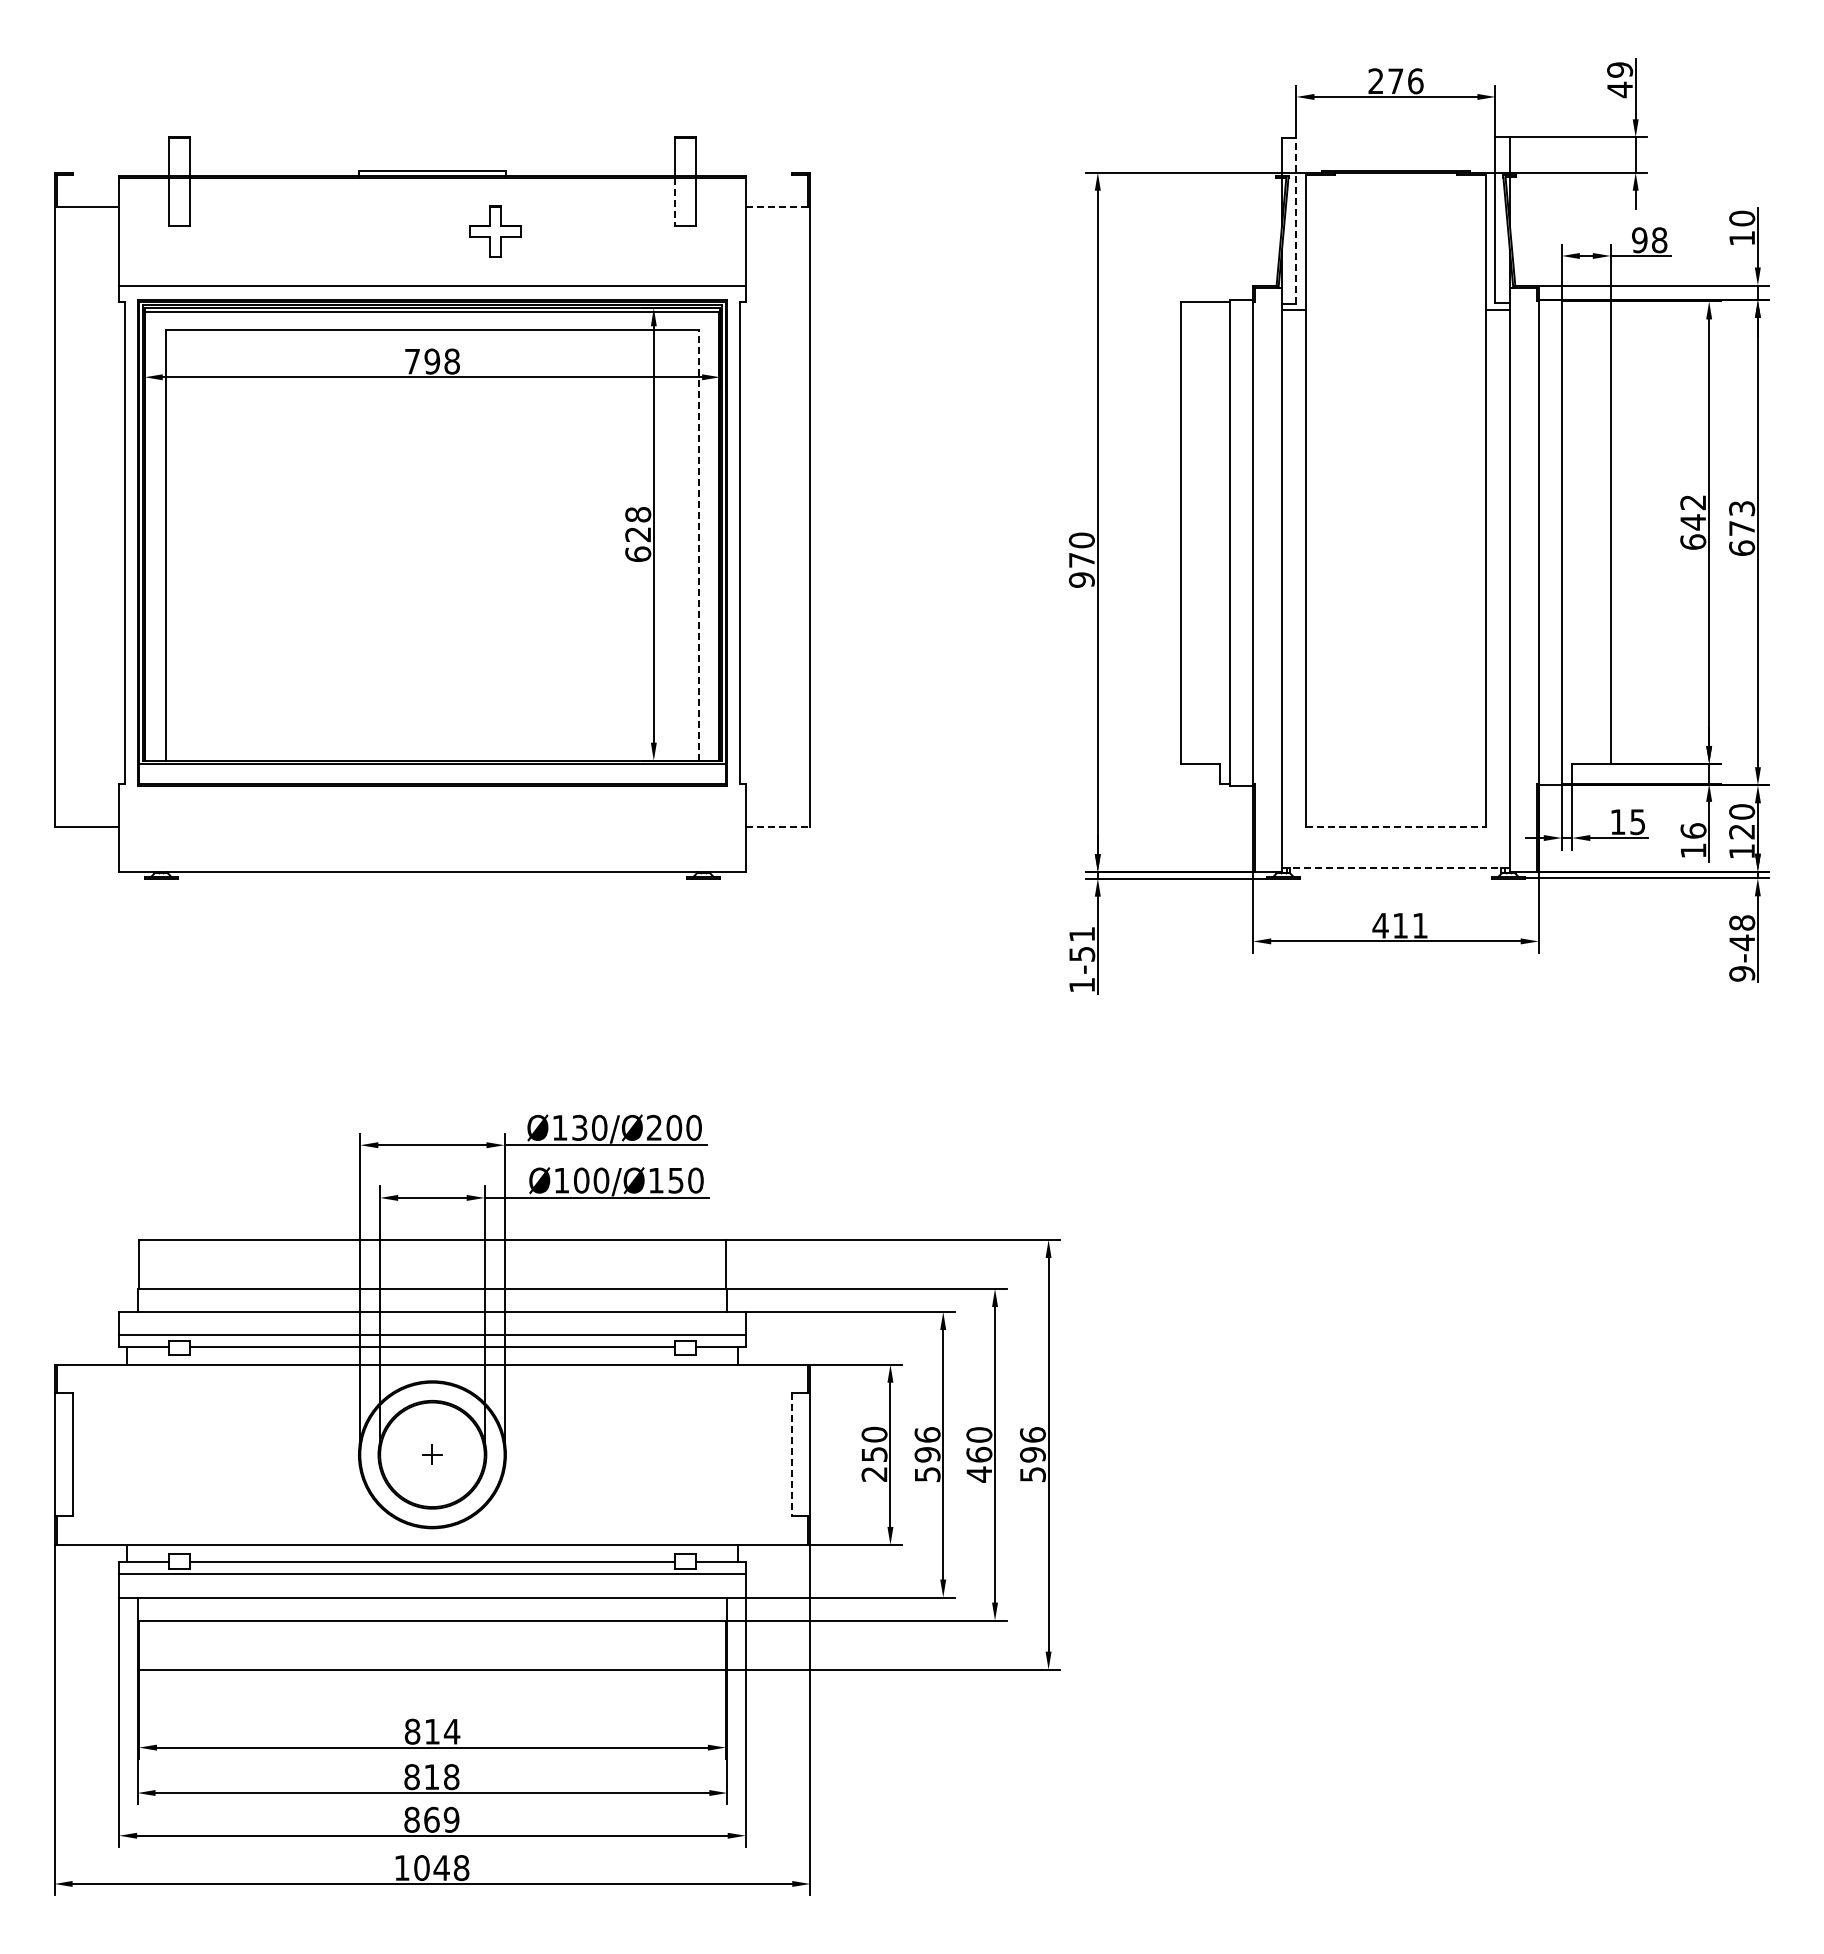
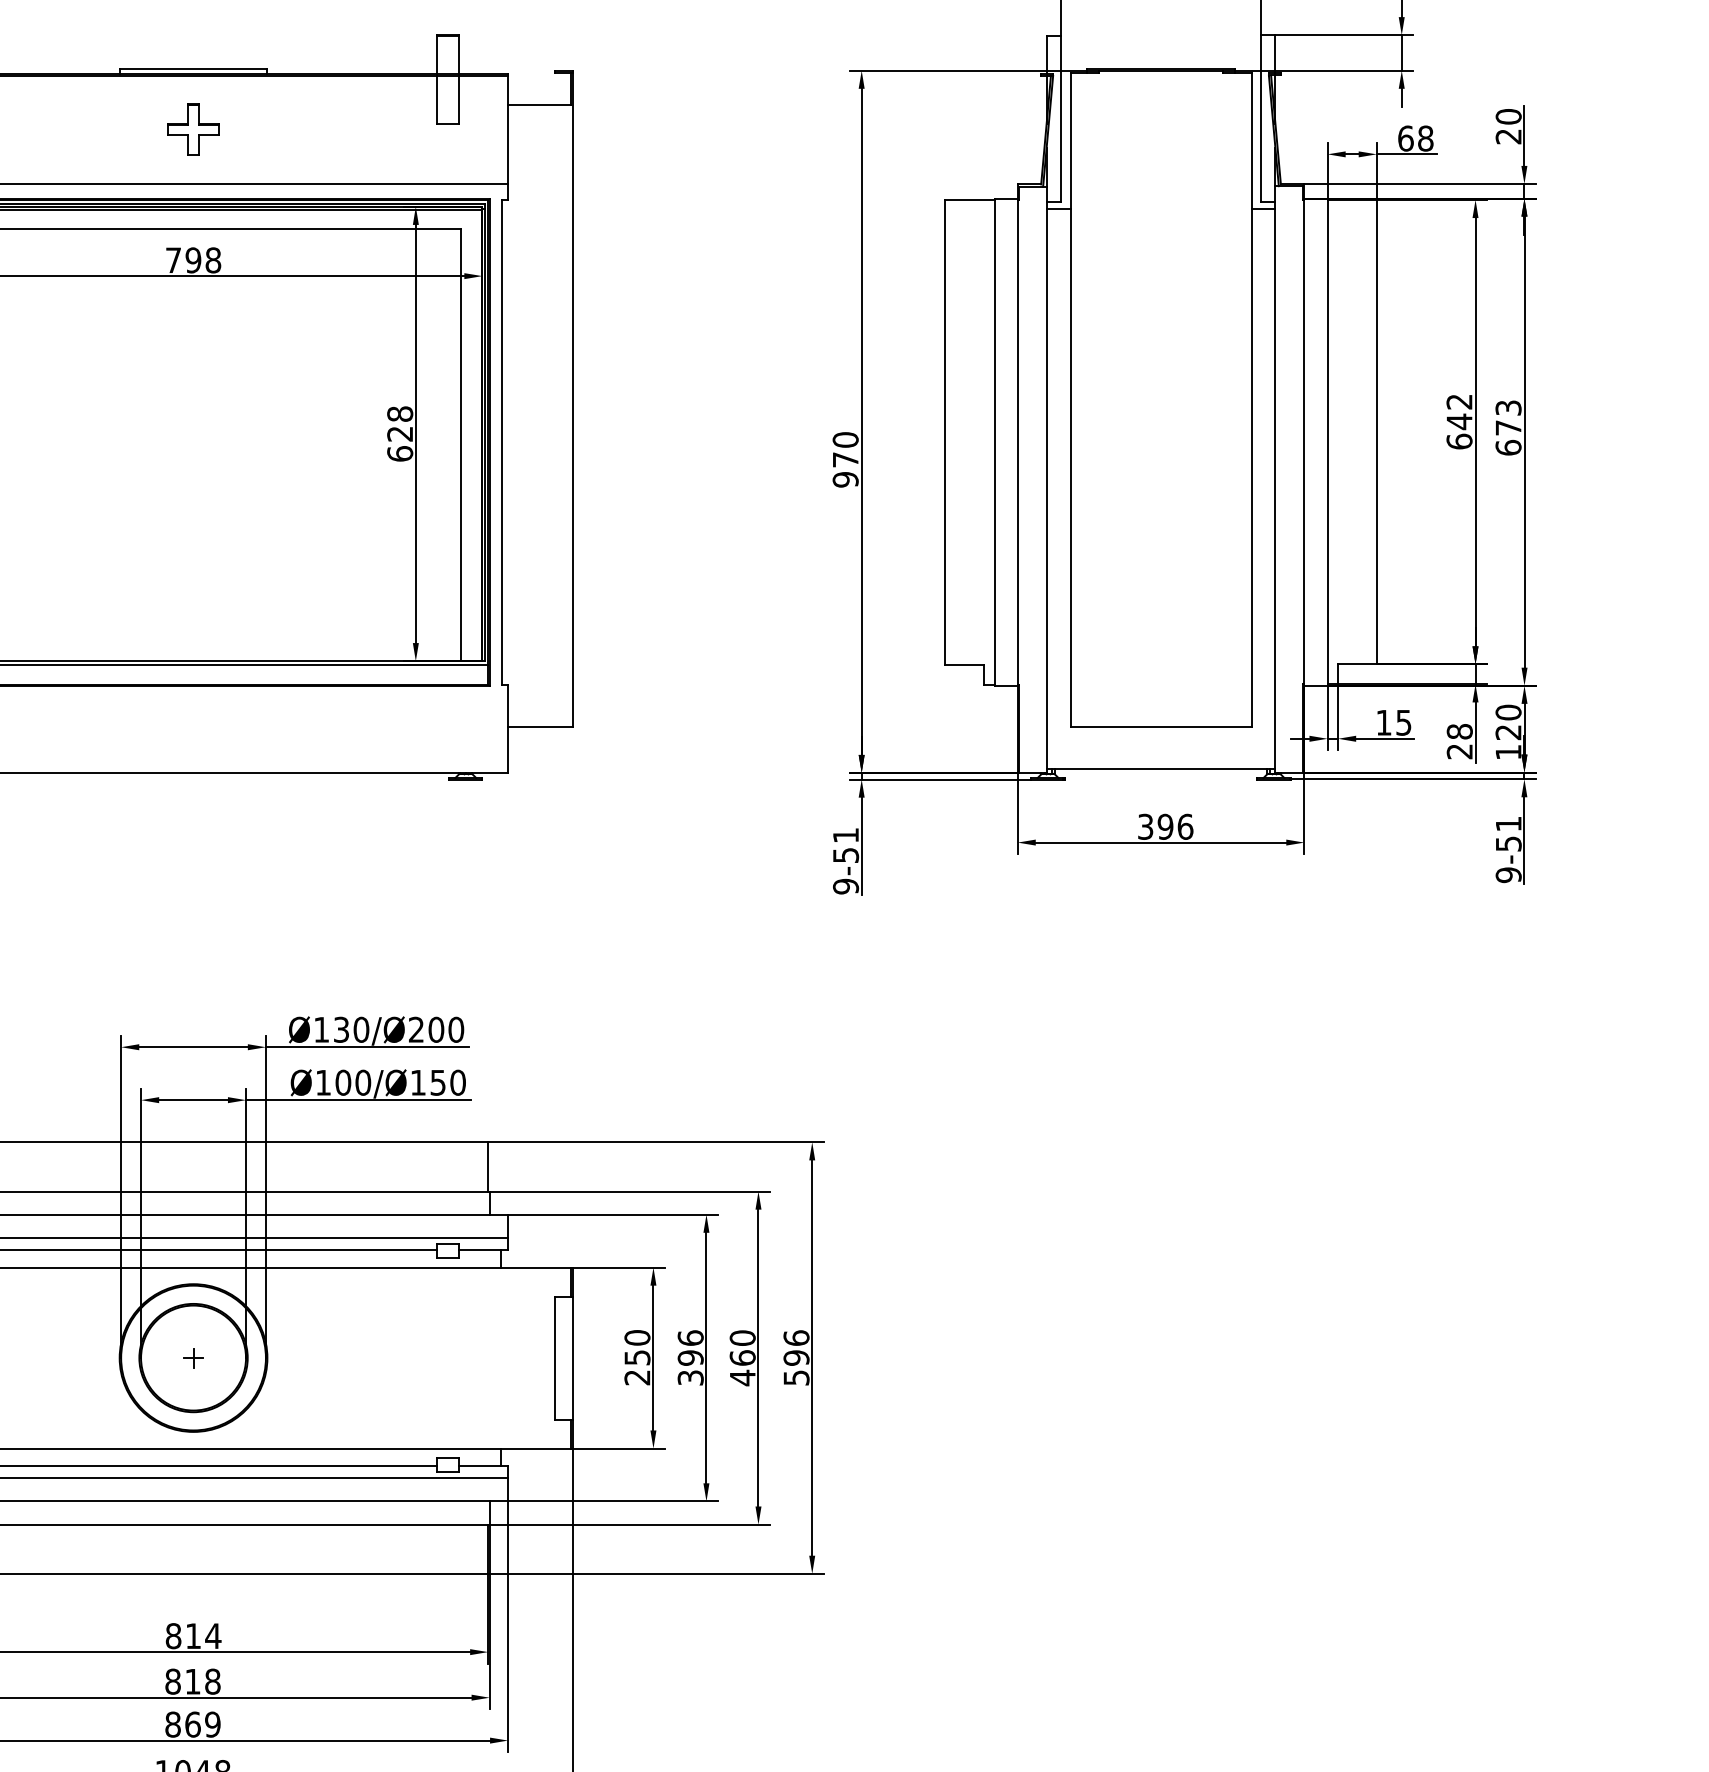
line: (674, 202) -> (436, 100), dashed -> solid
line: (777, 207) -> (540, 105), dashed -> solid
line: (1296, 220) -> (1061, 118), dashed -> solid
part: (495, 231) -> (193, 129), moved
text: (1741, 238) -> (1507, 136), 10 -> 20
text: (1639, 240) -> (1405, 138), 98 -> 68
line: (699, 544) -> (461, 444), dashed -> solid
line: (778, 826) -> (541, 727), dashed -> solid
line: (1396, 826) -> (1161, 727), dashed -> solid
text: (1693, 840) -> (1459, 741), 16 -> 28
line: (1395, 867) -> (1160, 768), dashed -> solid
text: (1400, 925) -> (1165, 826), 411 -> 396
text: (1742, 933) -> (1508, 834), 9-48 -> 9-51
text: (1082, 985) -> (846, 886), 1-51 -> 9-51
line: (792, 1455) -> (555, 1358), dashed -> solid
text: (926, 1474) -> (689, 1377), 596 -> 396

